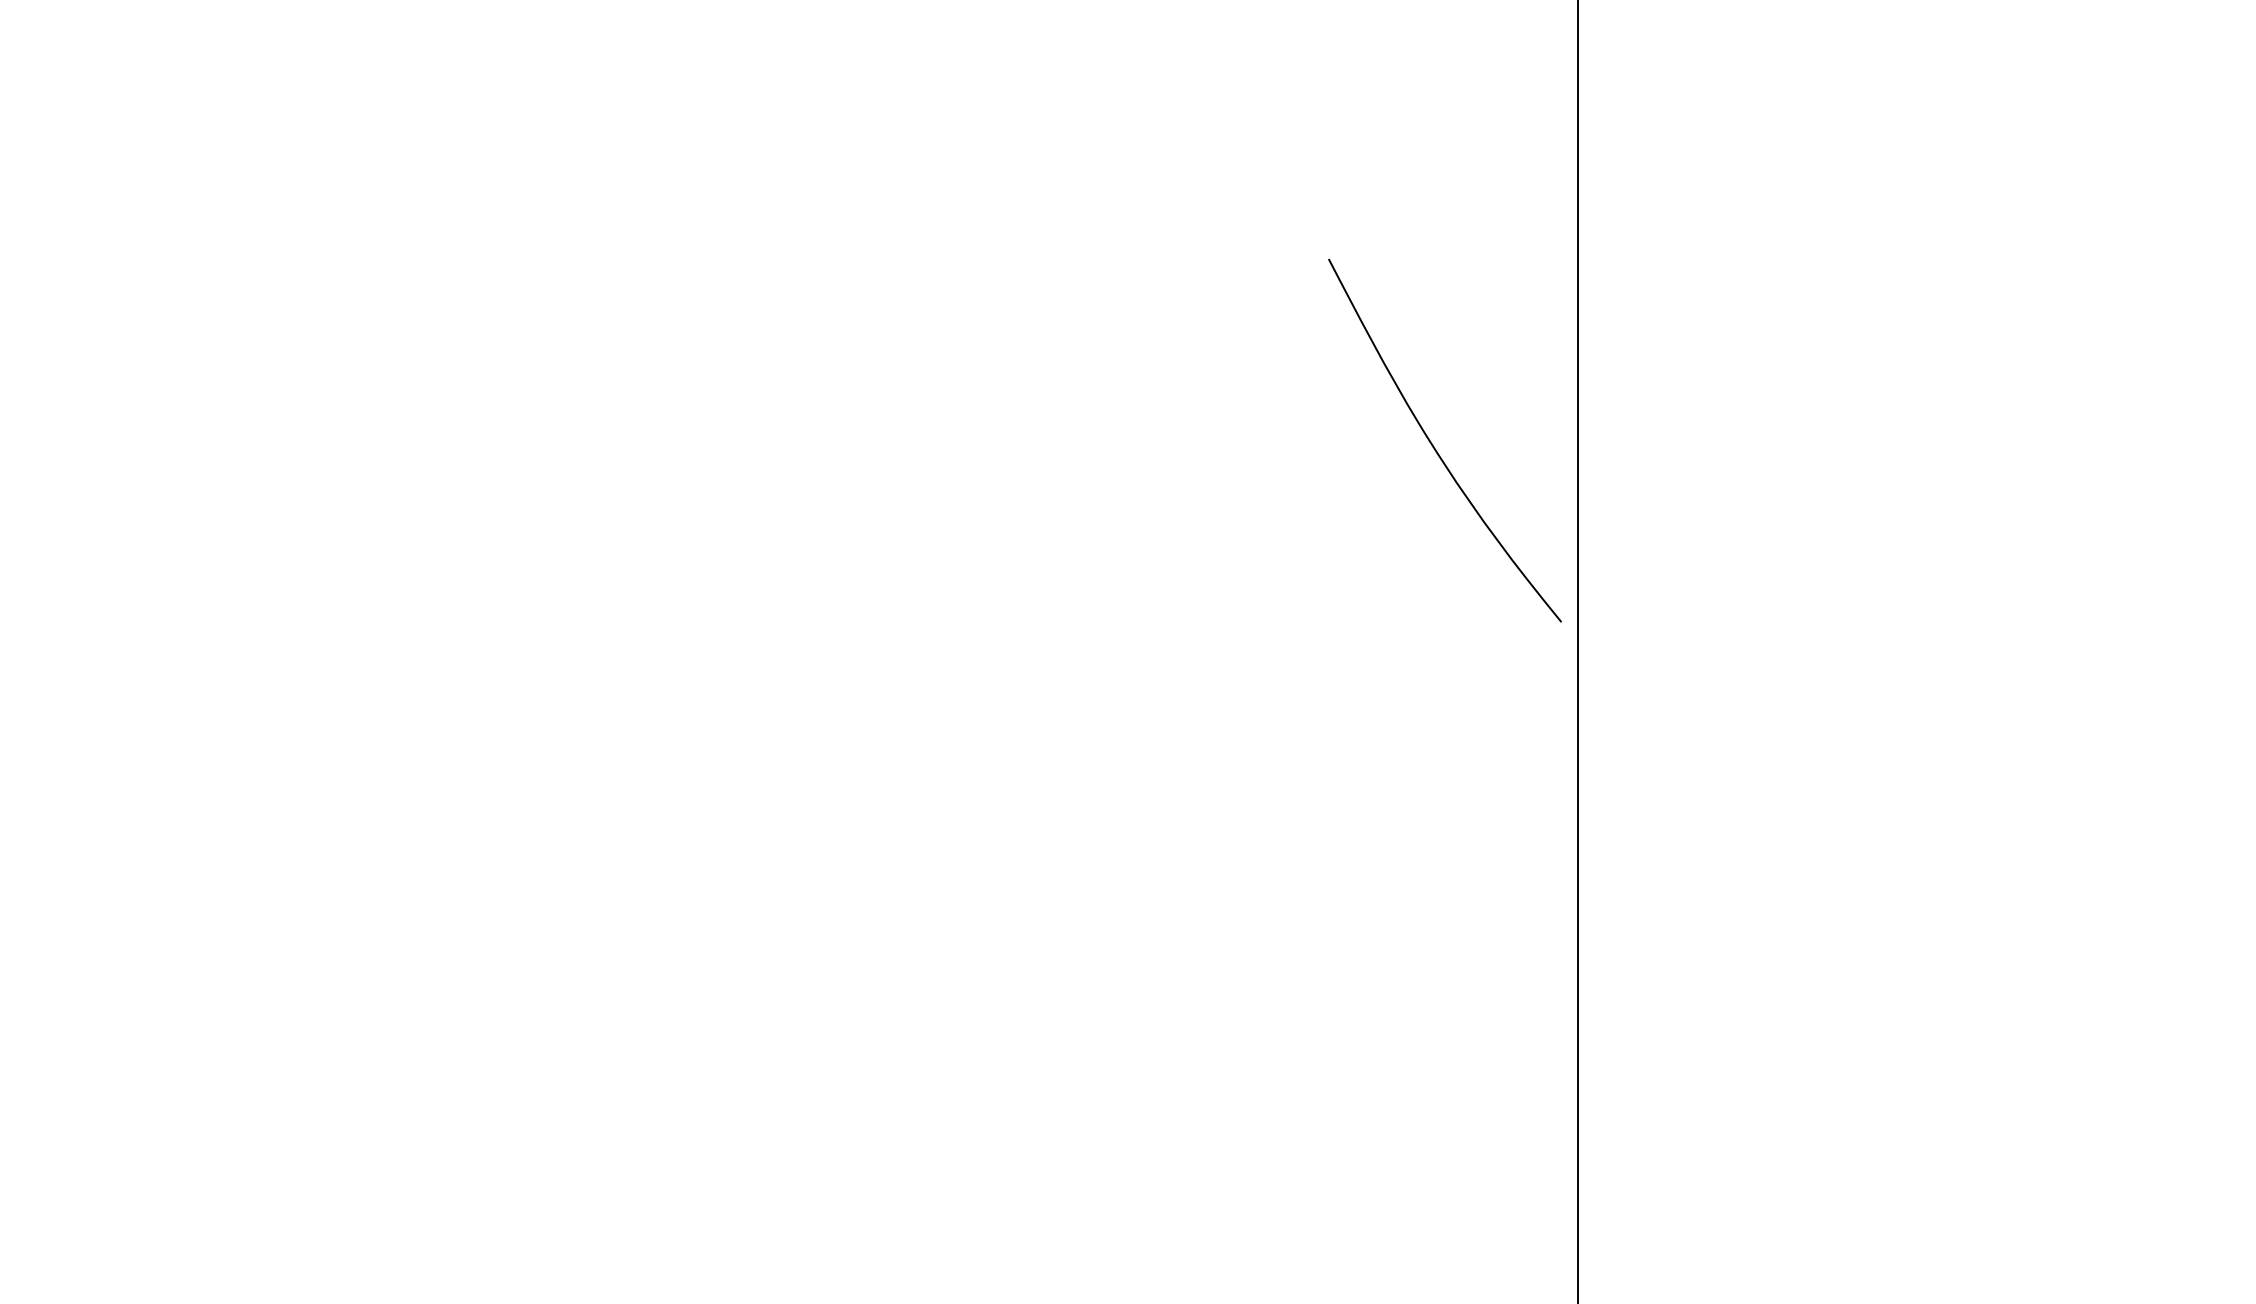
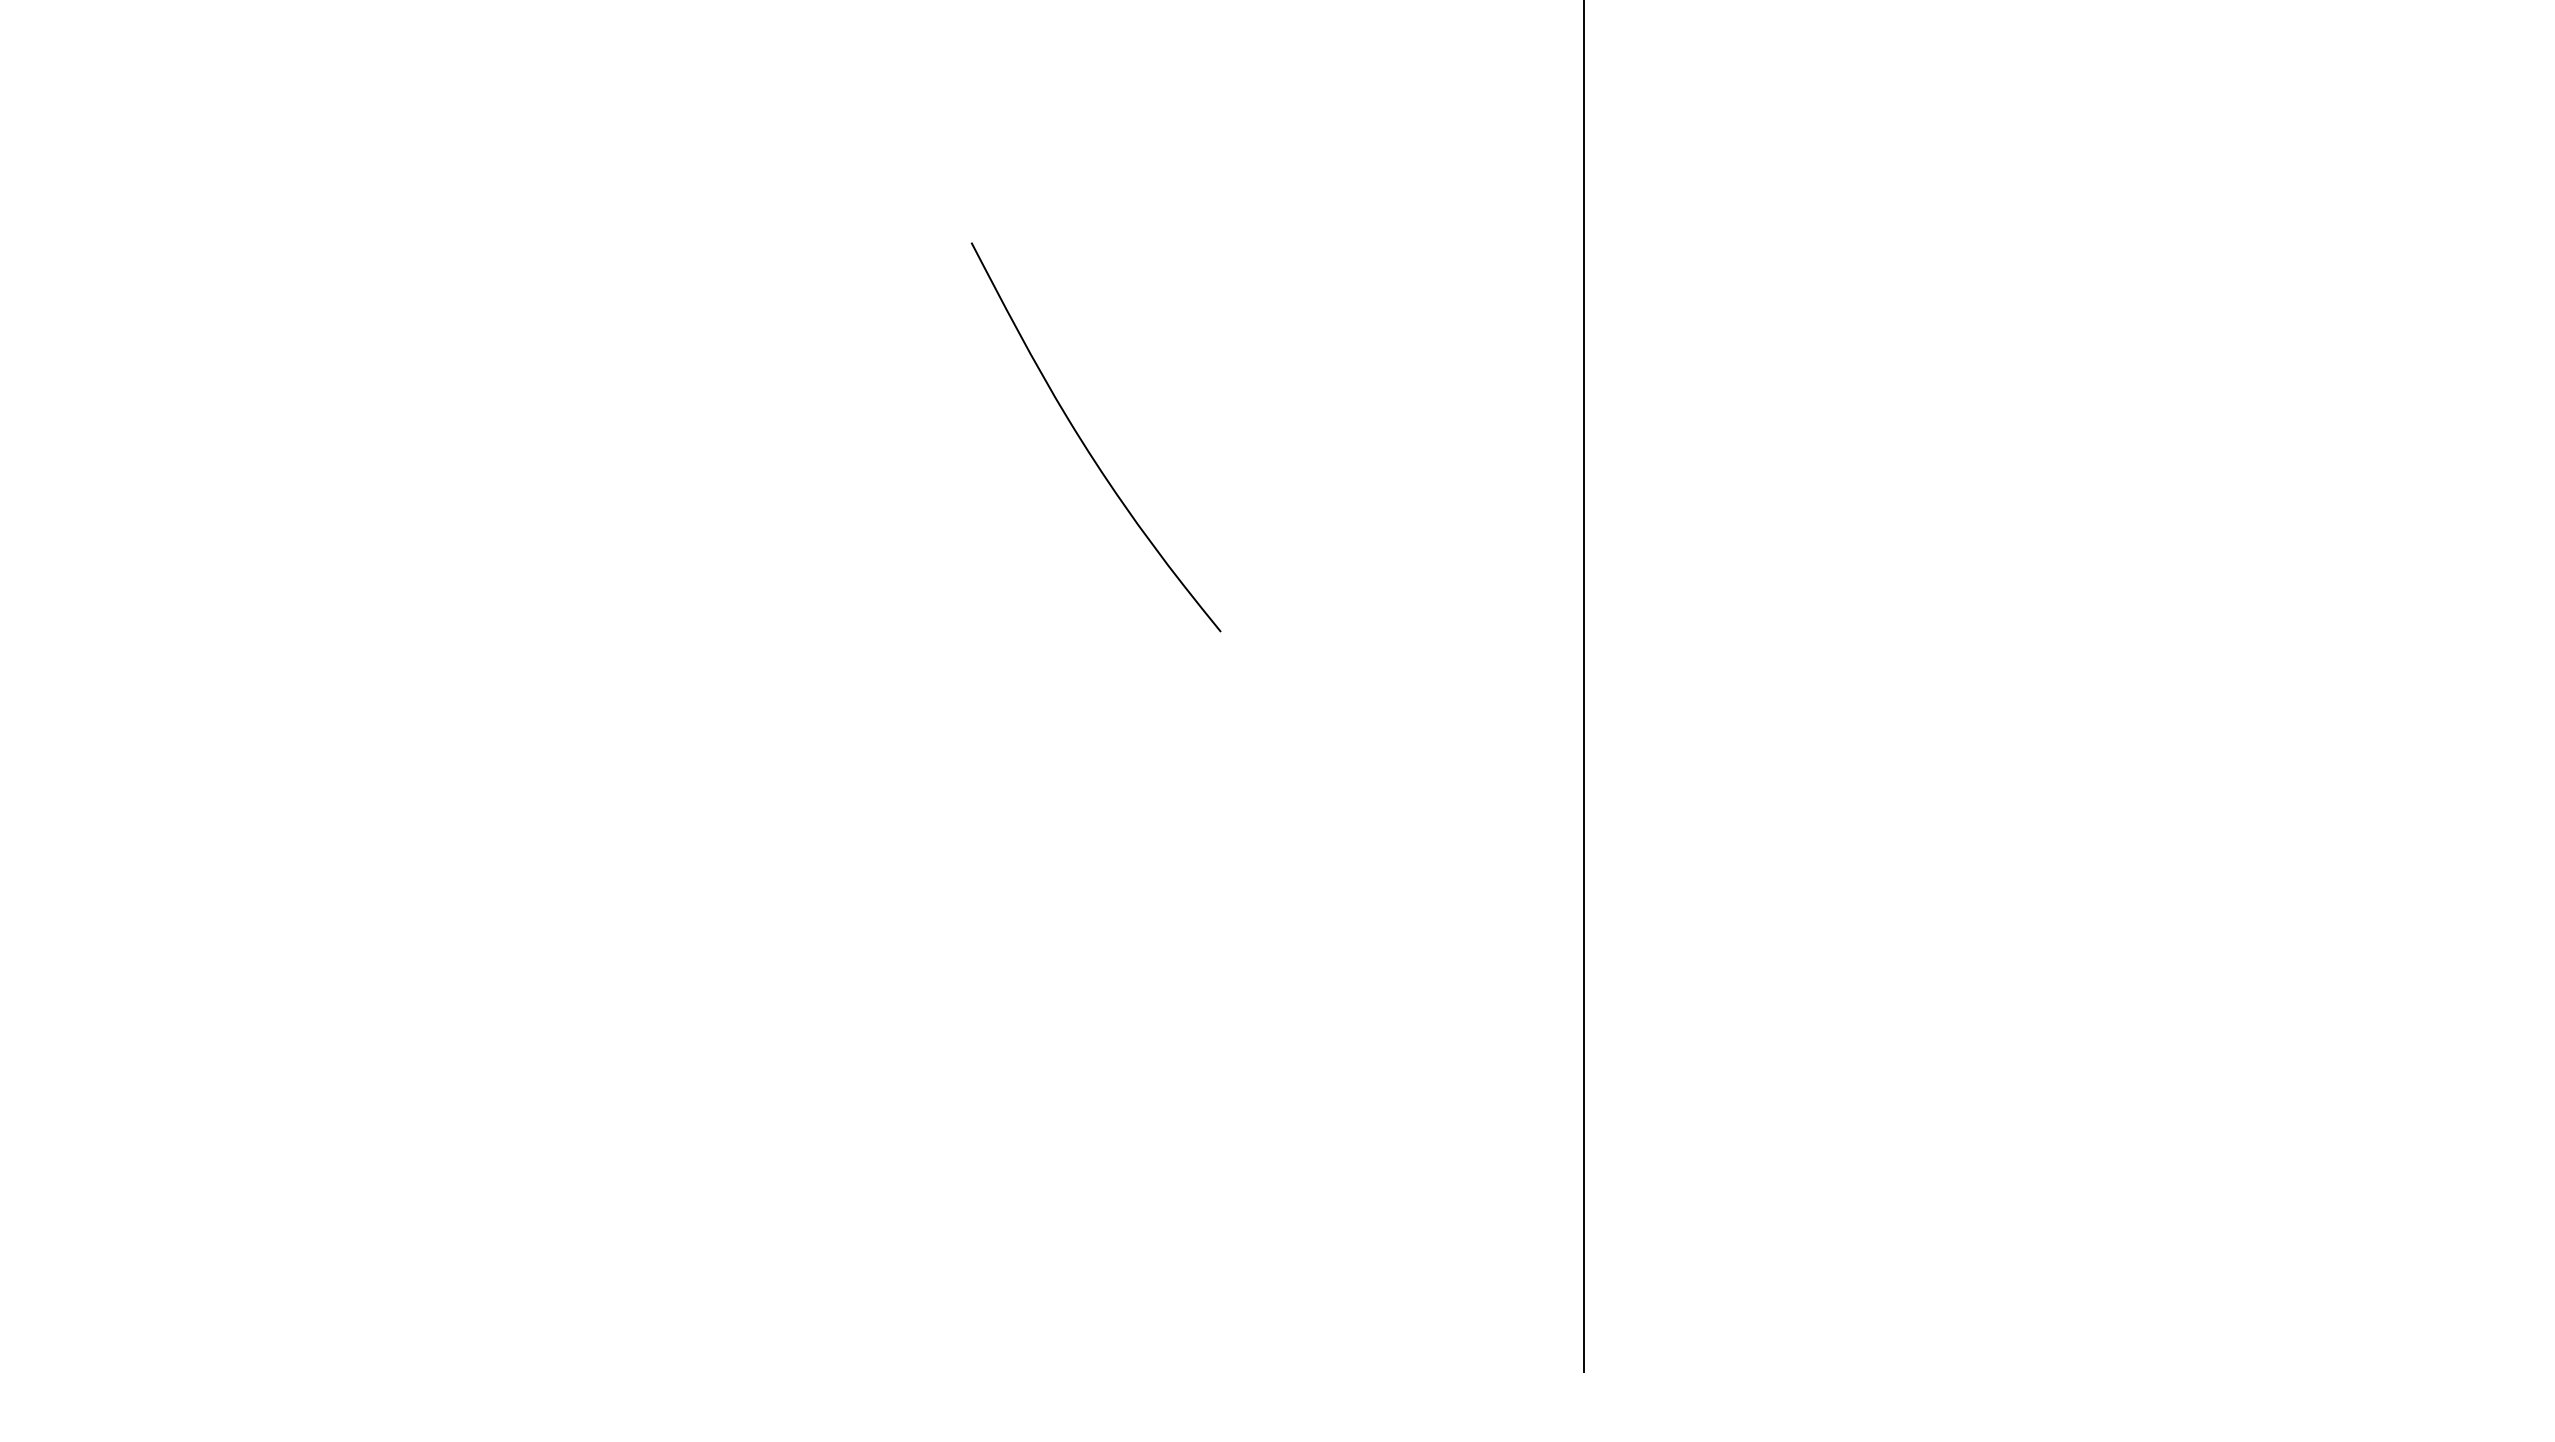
part: (1435, 447) -> (1085, 444), moved

